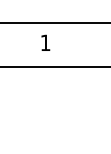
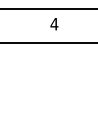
text: (45, 43) -> (54, 24), 1 -> 4

